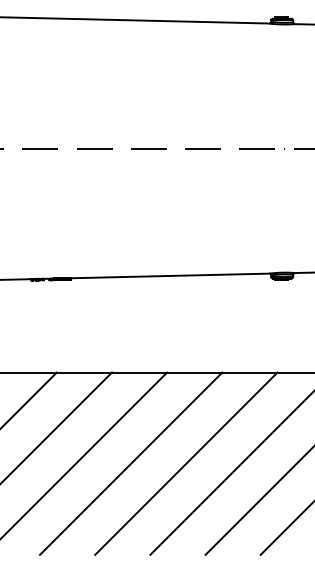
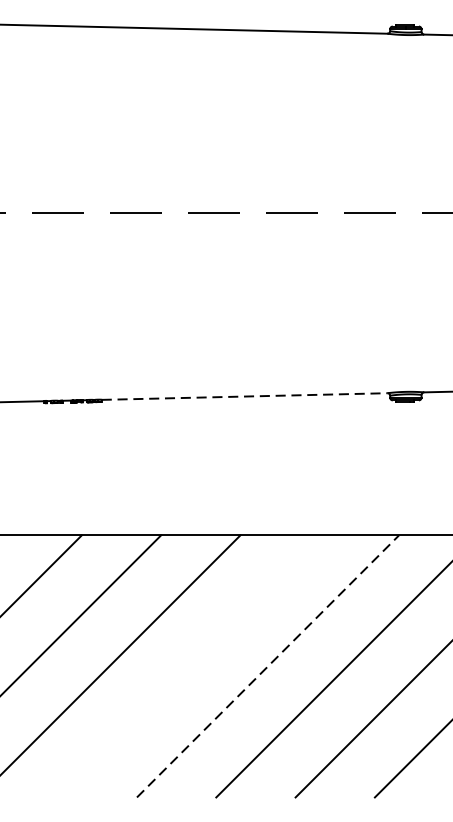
line: (170, 275) -> (245, 395), solid -> dashed
line: (131, 463) -> (189, 666), removed
line: (186, 463) -> (268, 666), solid -> dashed

